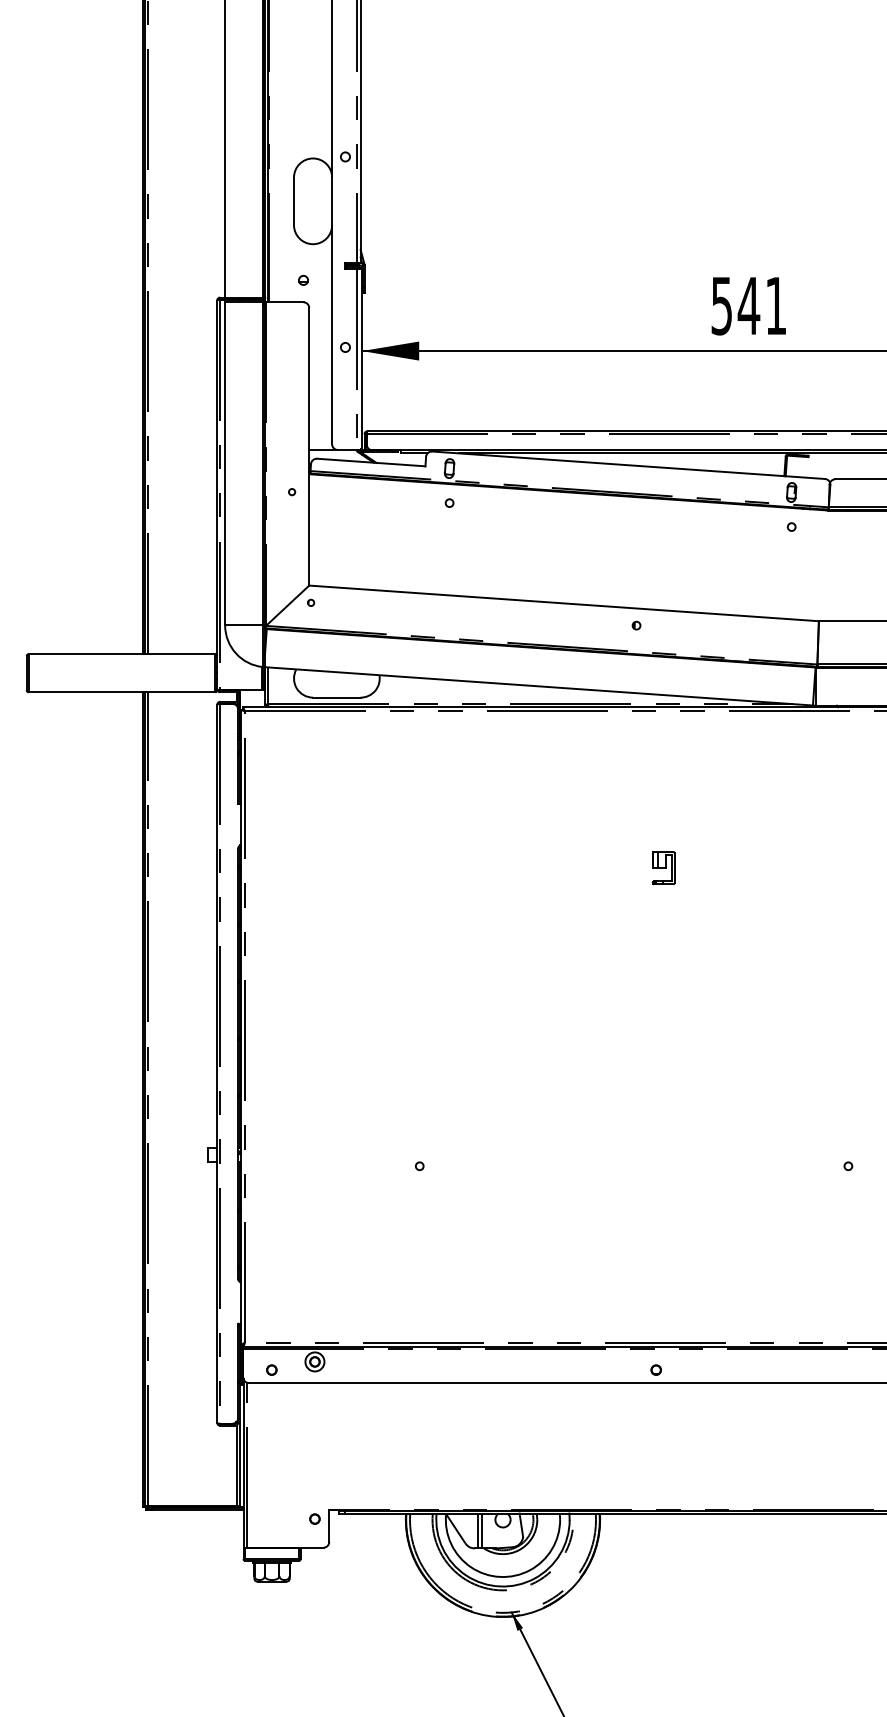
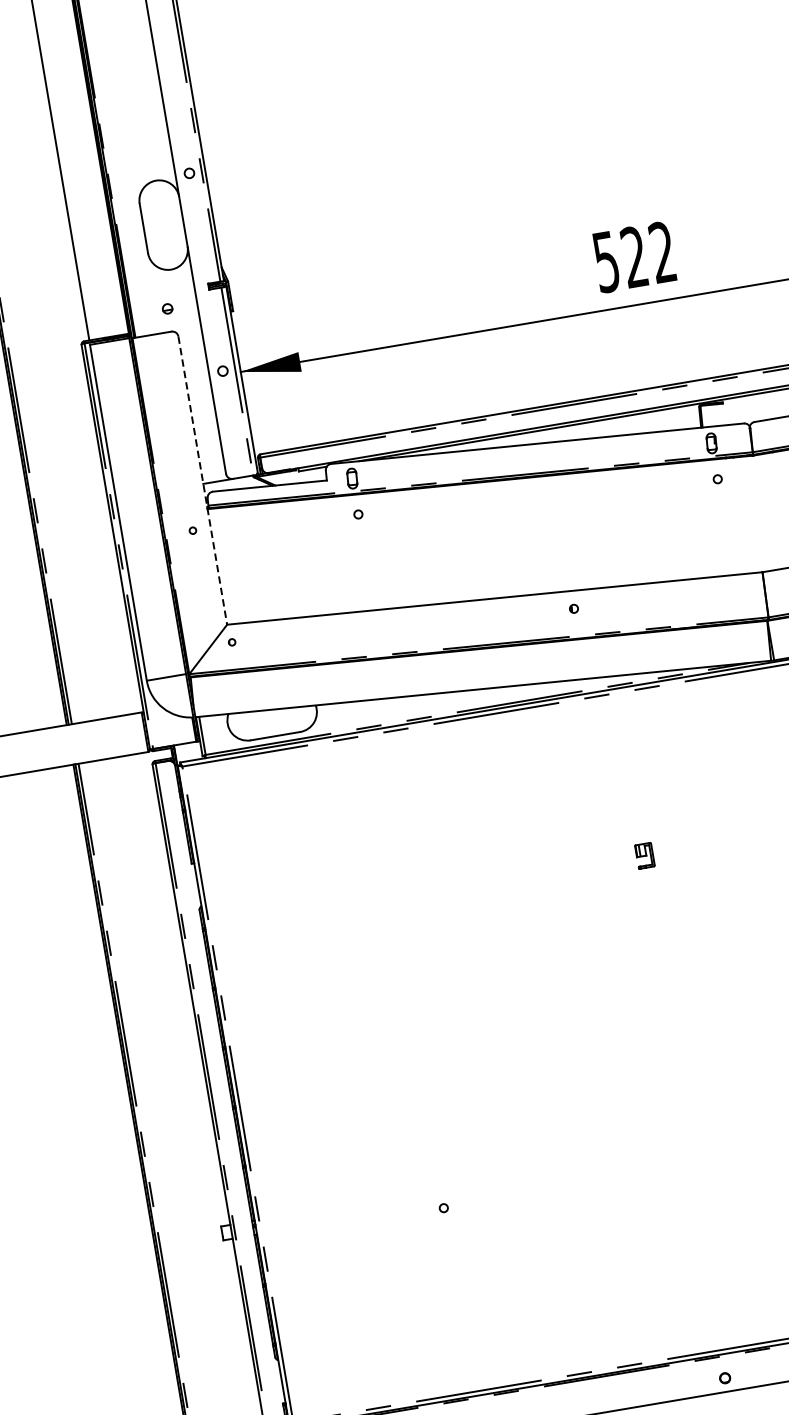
text: (761, 305) -> (647, 254), 541 -> 522
line: (309, 446) -> (203, 480), solid -> dashed
part: (663, 868) -> (644, 856), size x0.7

